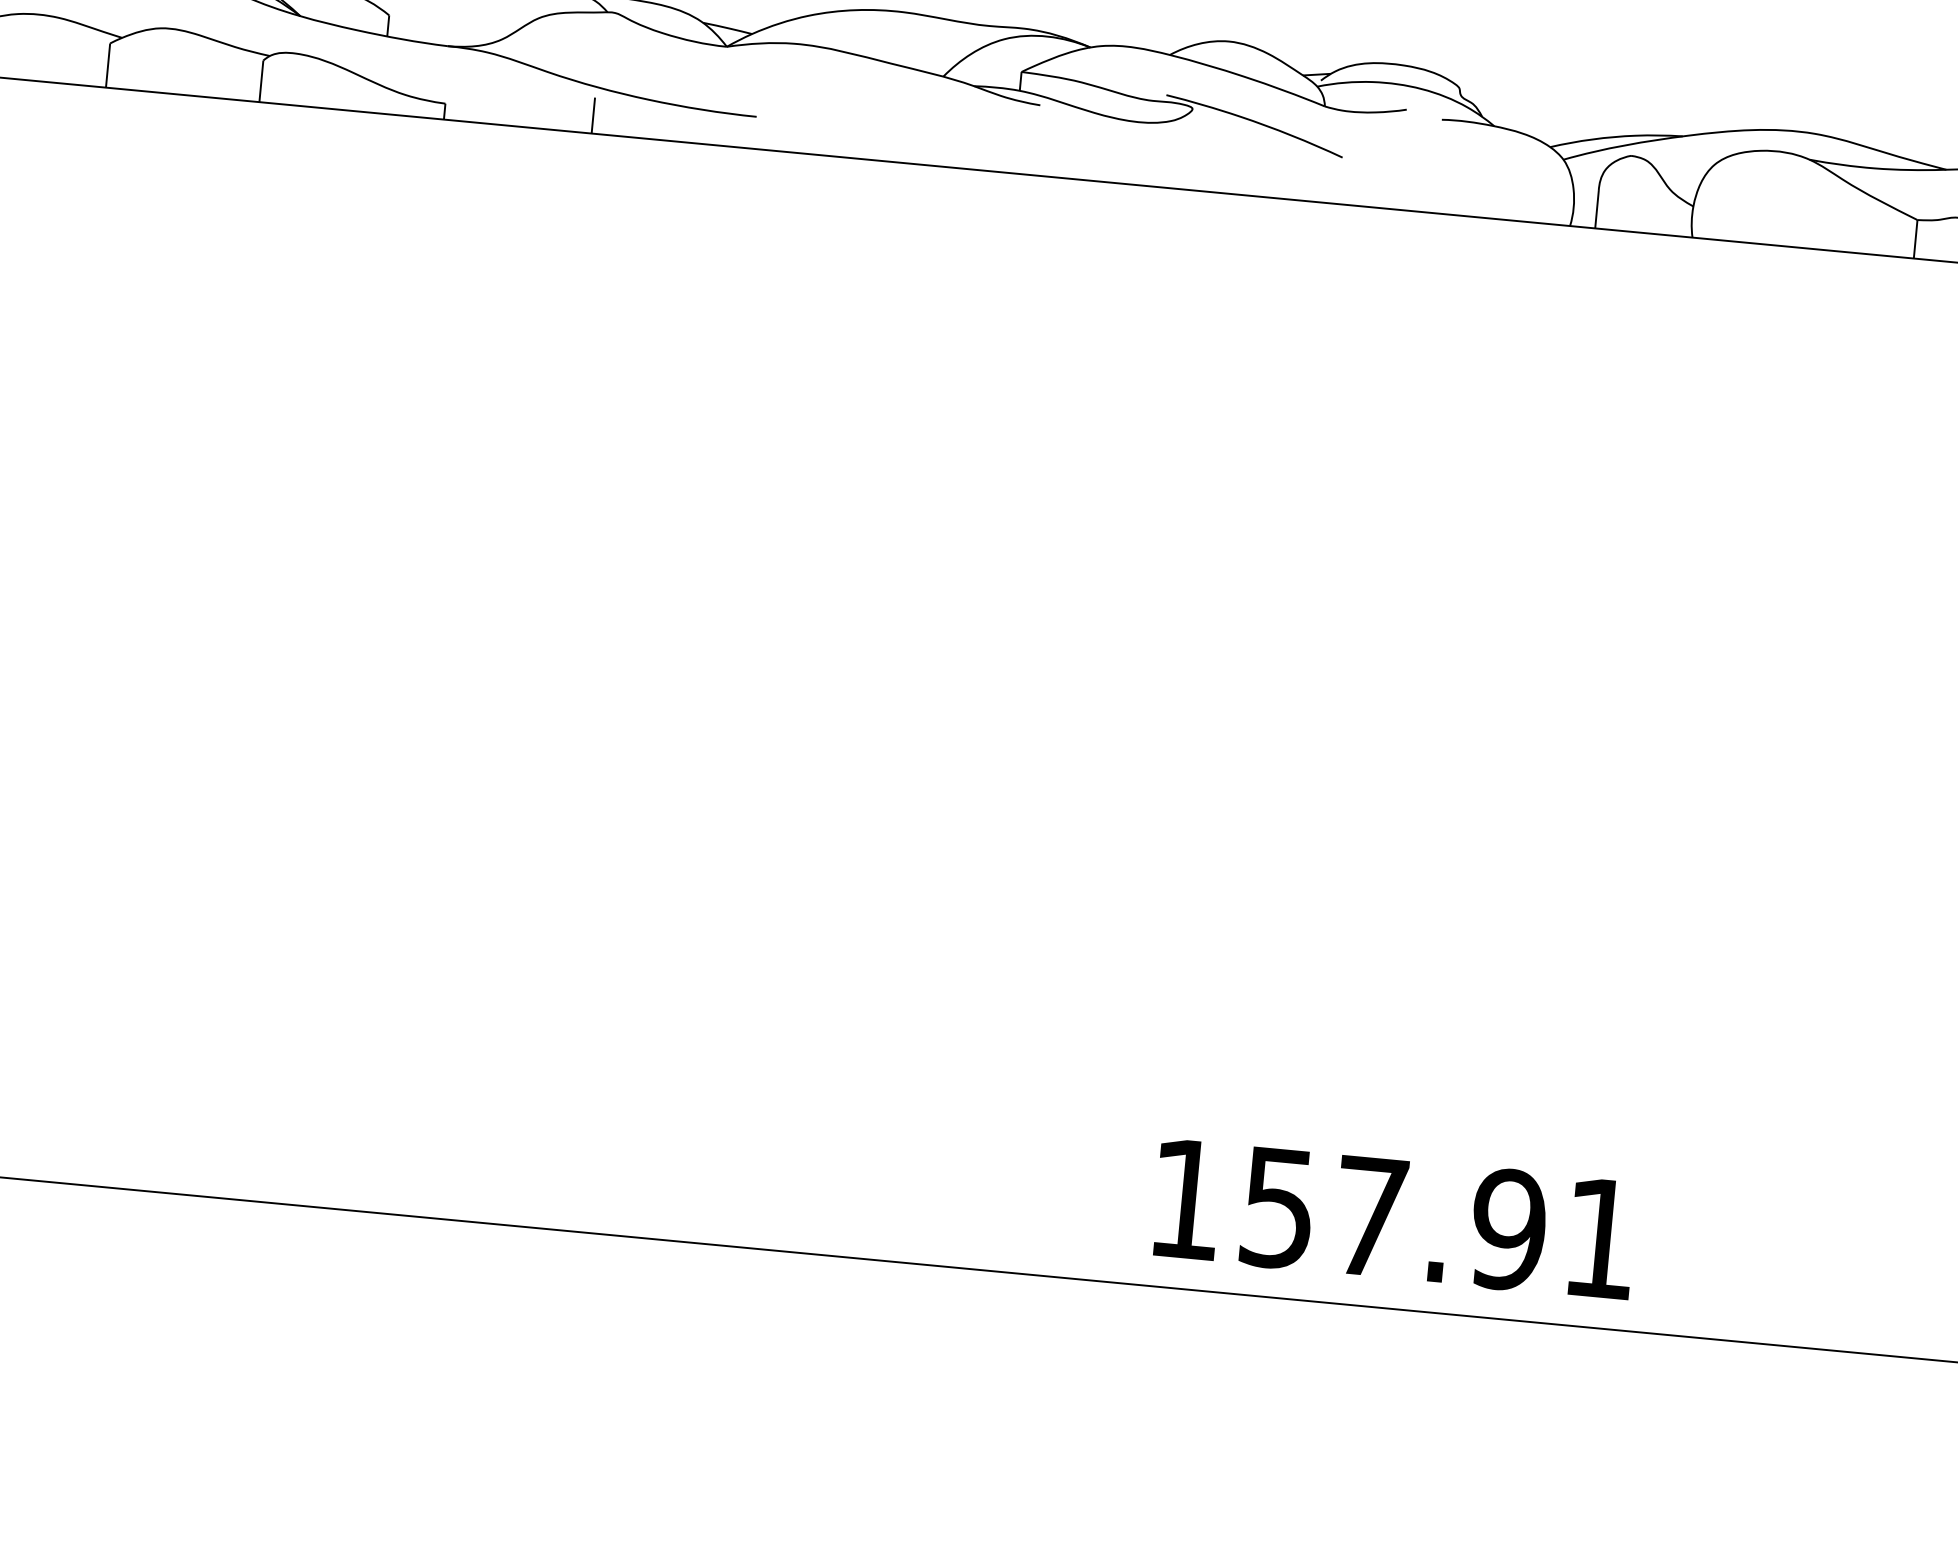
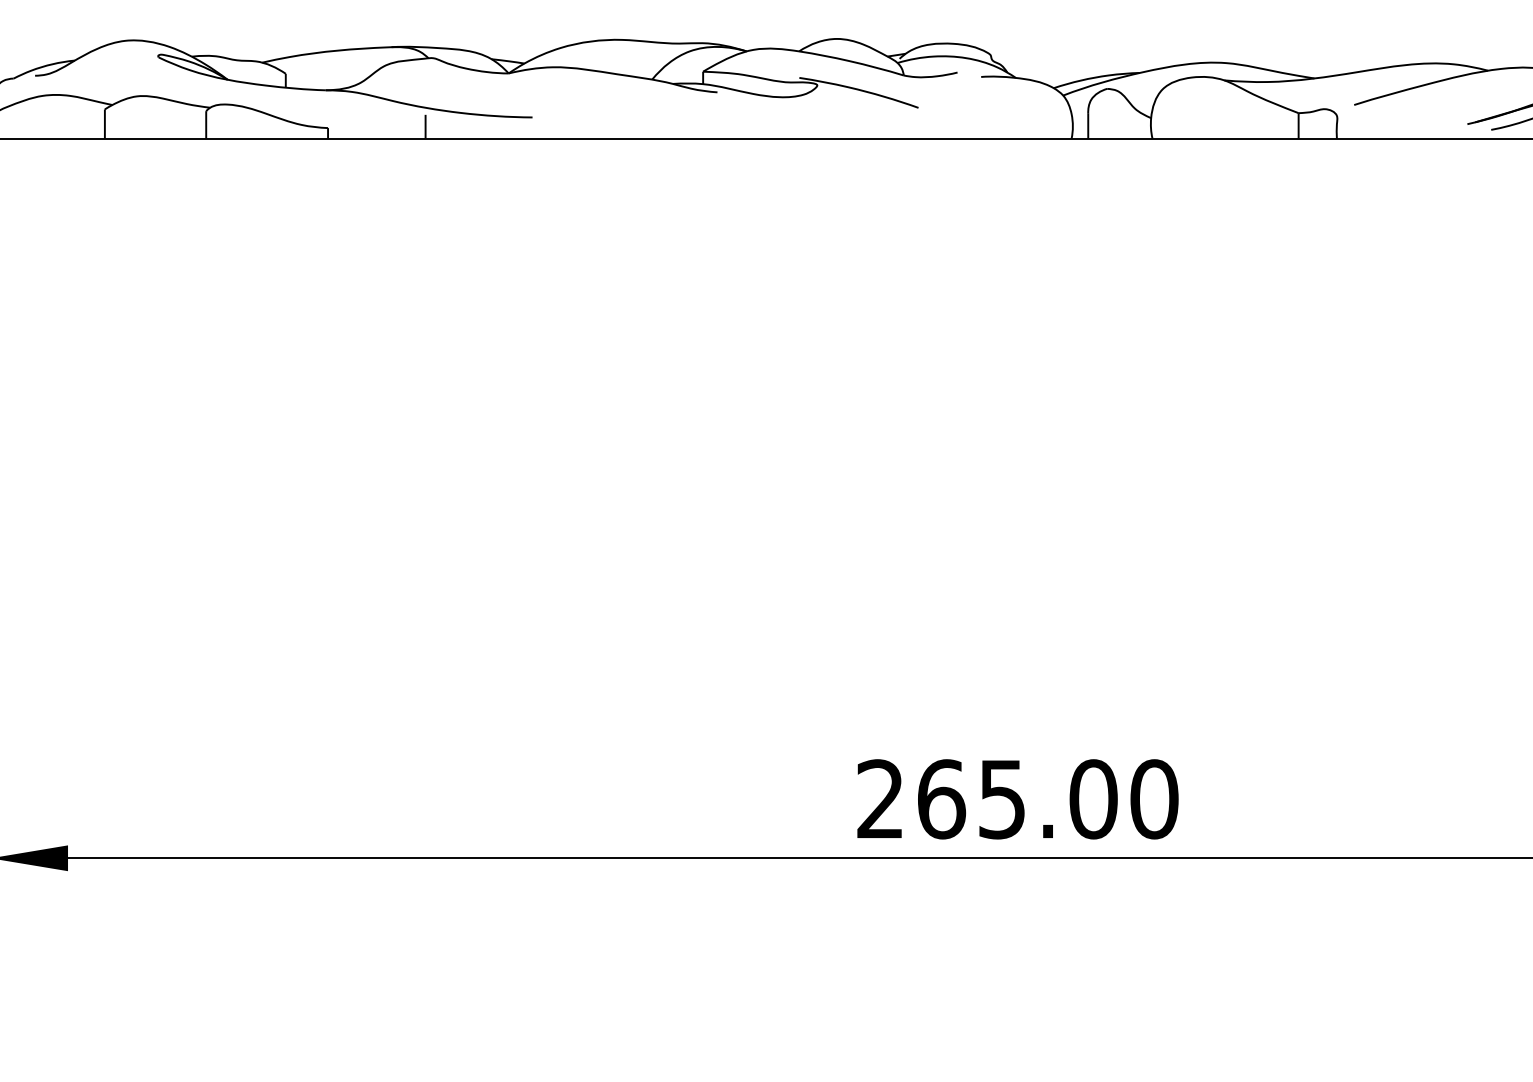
text: (1393, 1219) -> (1017, 799), 157.91 -> 265.00

